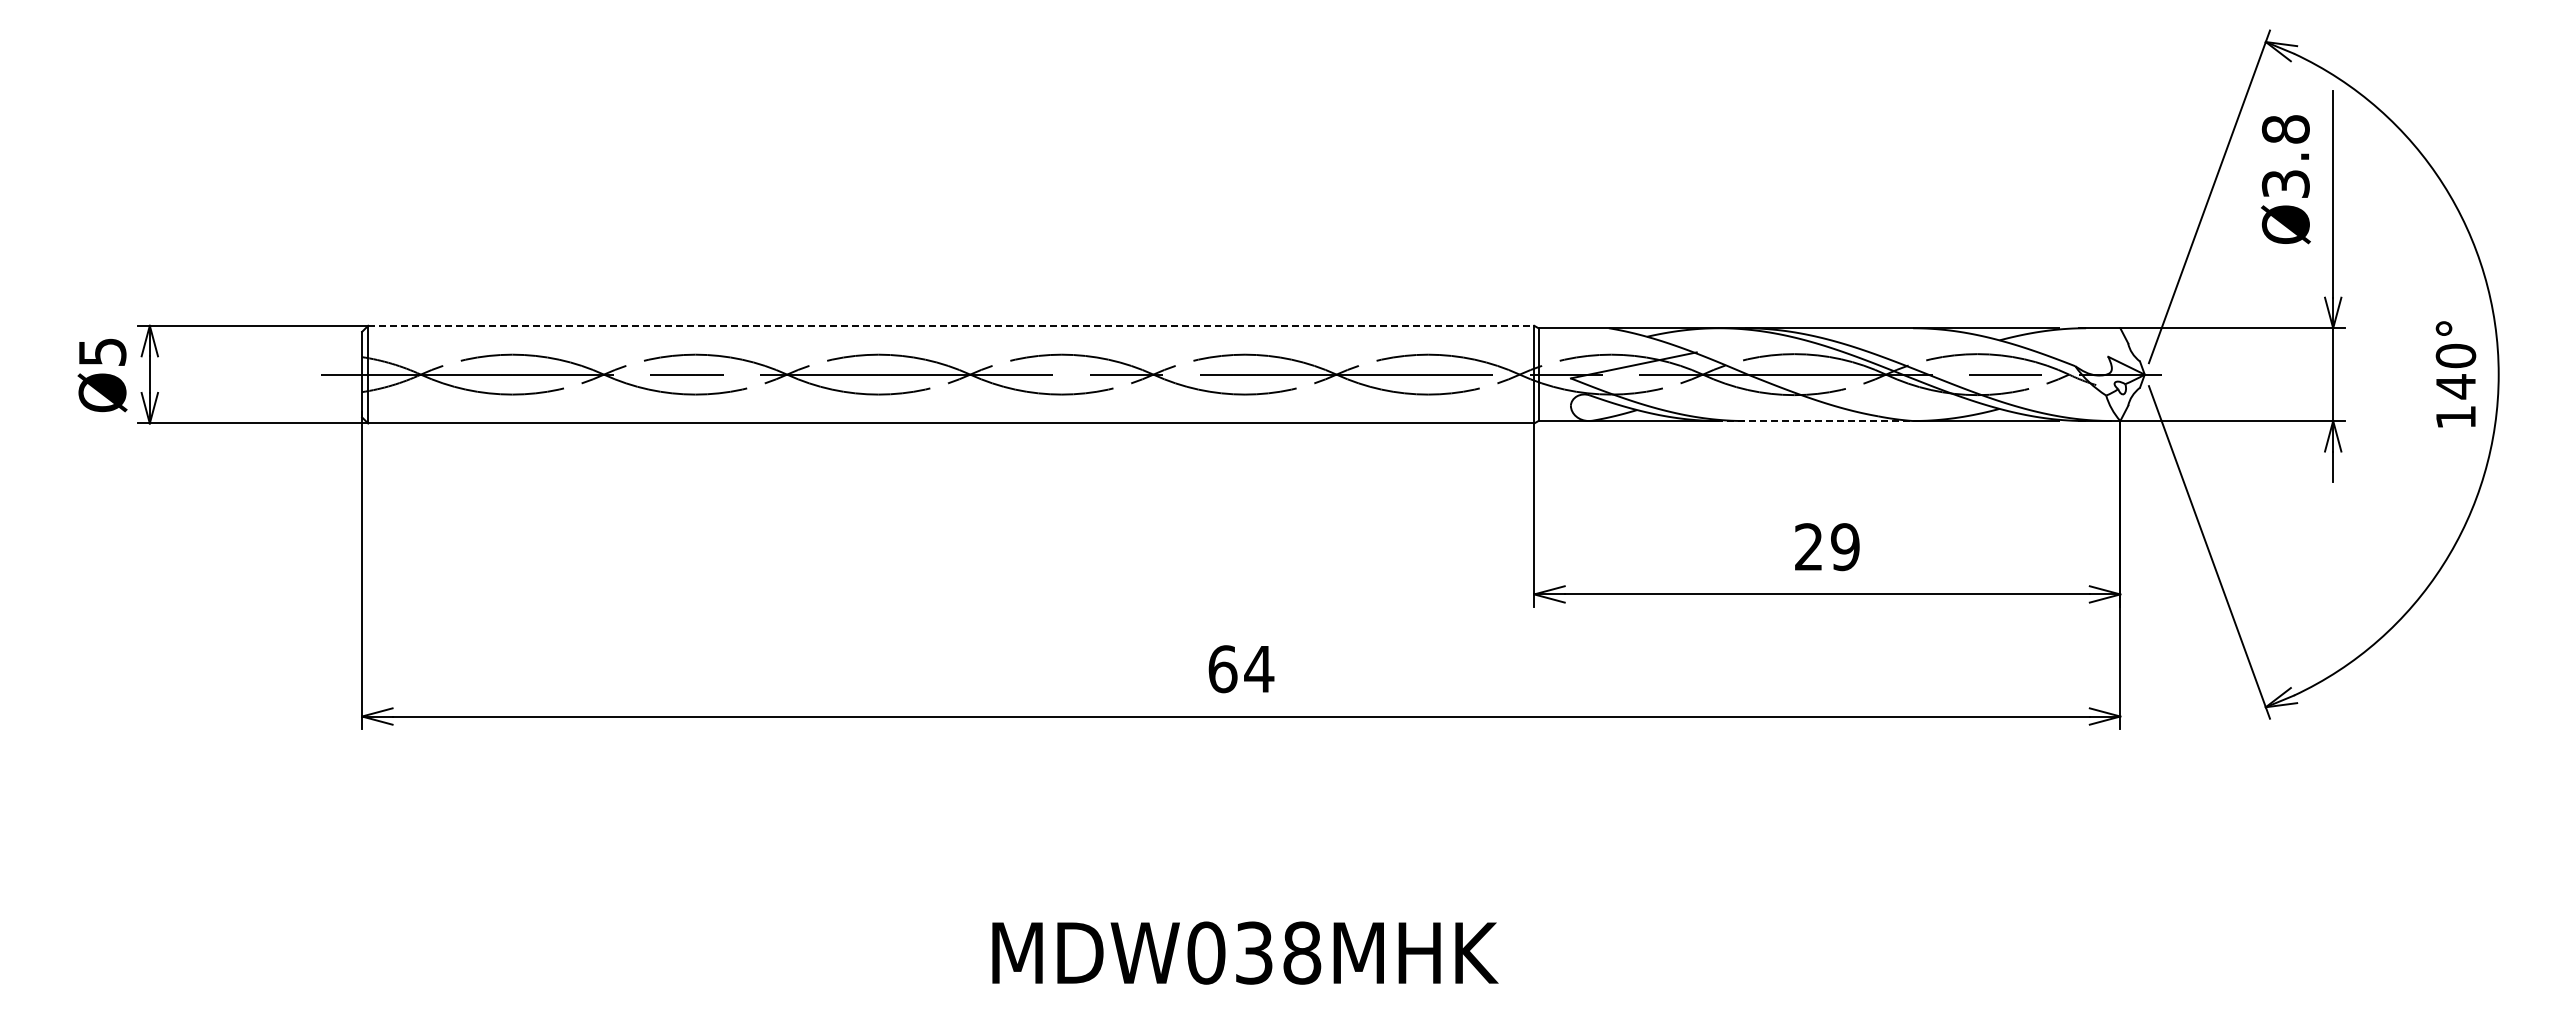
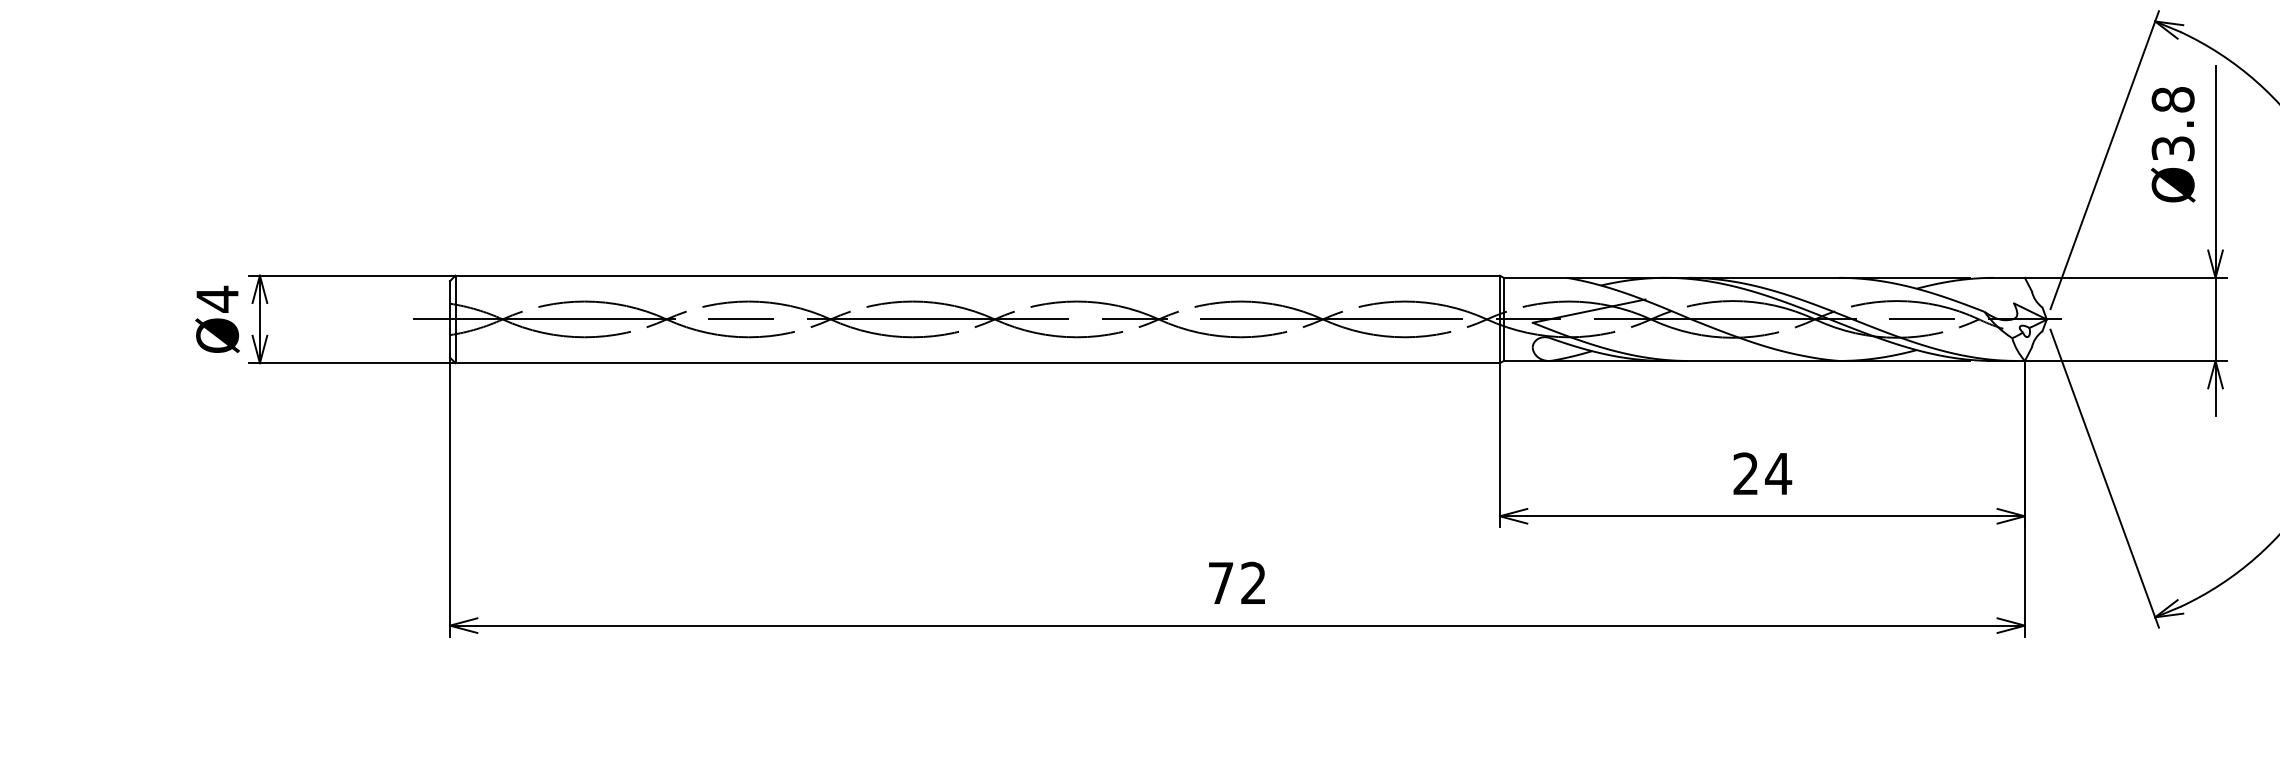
line: (951, 325) -> (977, 275), dashed -> solid
text: (102, 352) -> (217, 299), Ø5 -> Ø4
line: (1814, 421) -> (1750, 361), dashed -> solid
text: (1845, 547) -> (1778, 474), 29 -> 24
text: (1241, 669) -> (1237, 583), 64 -> 72

